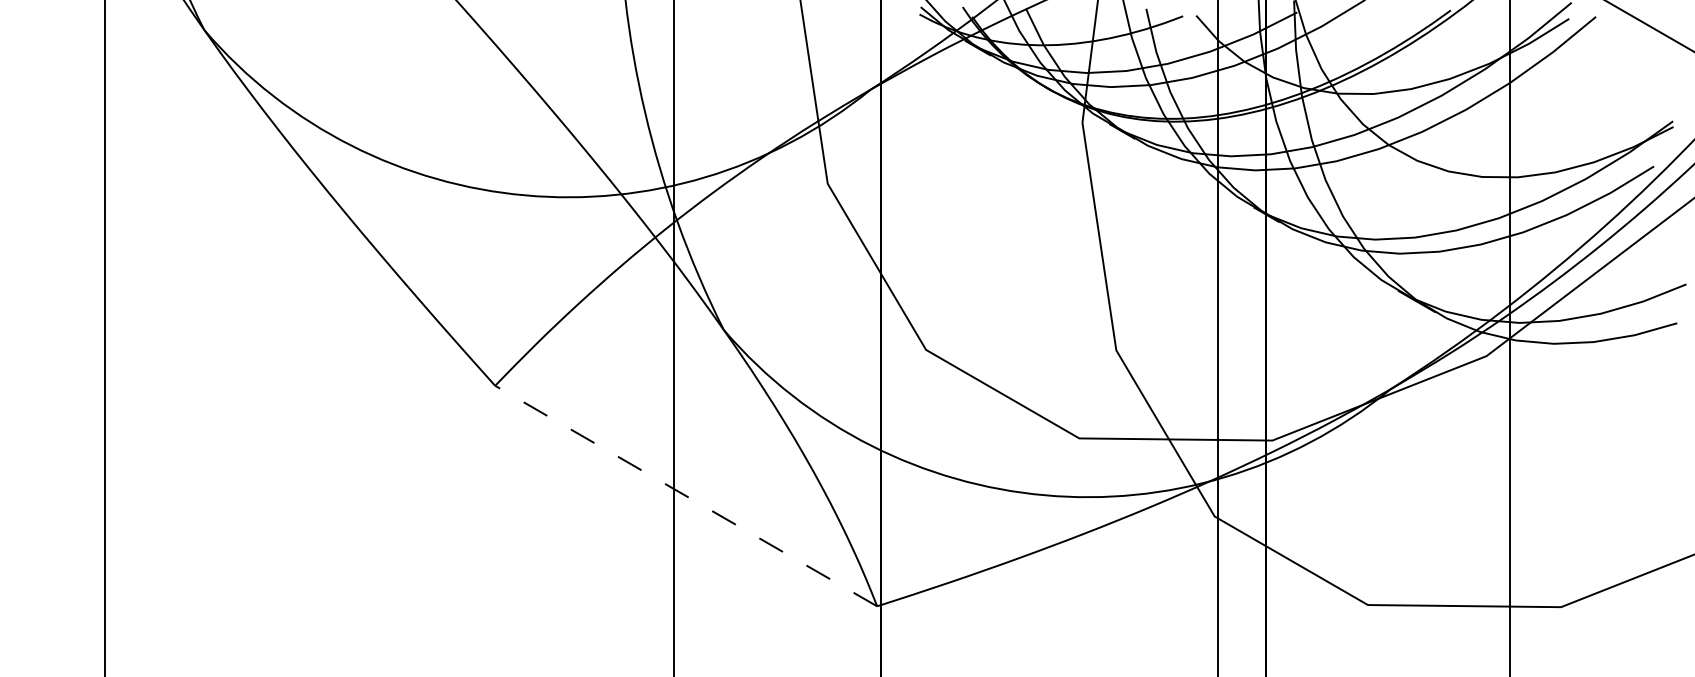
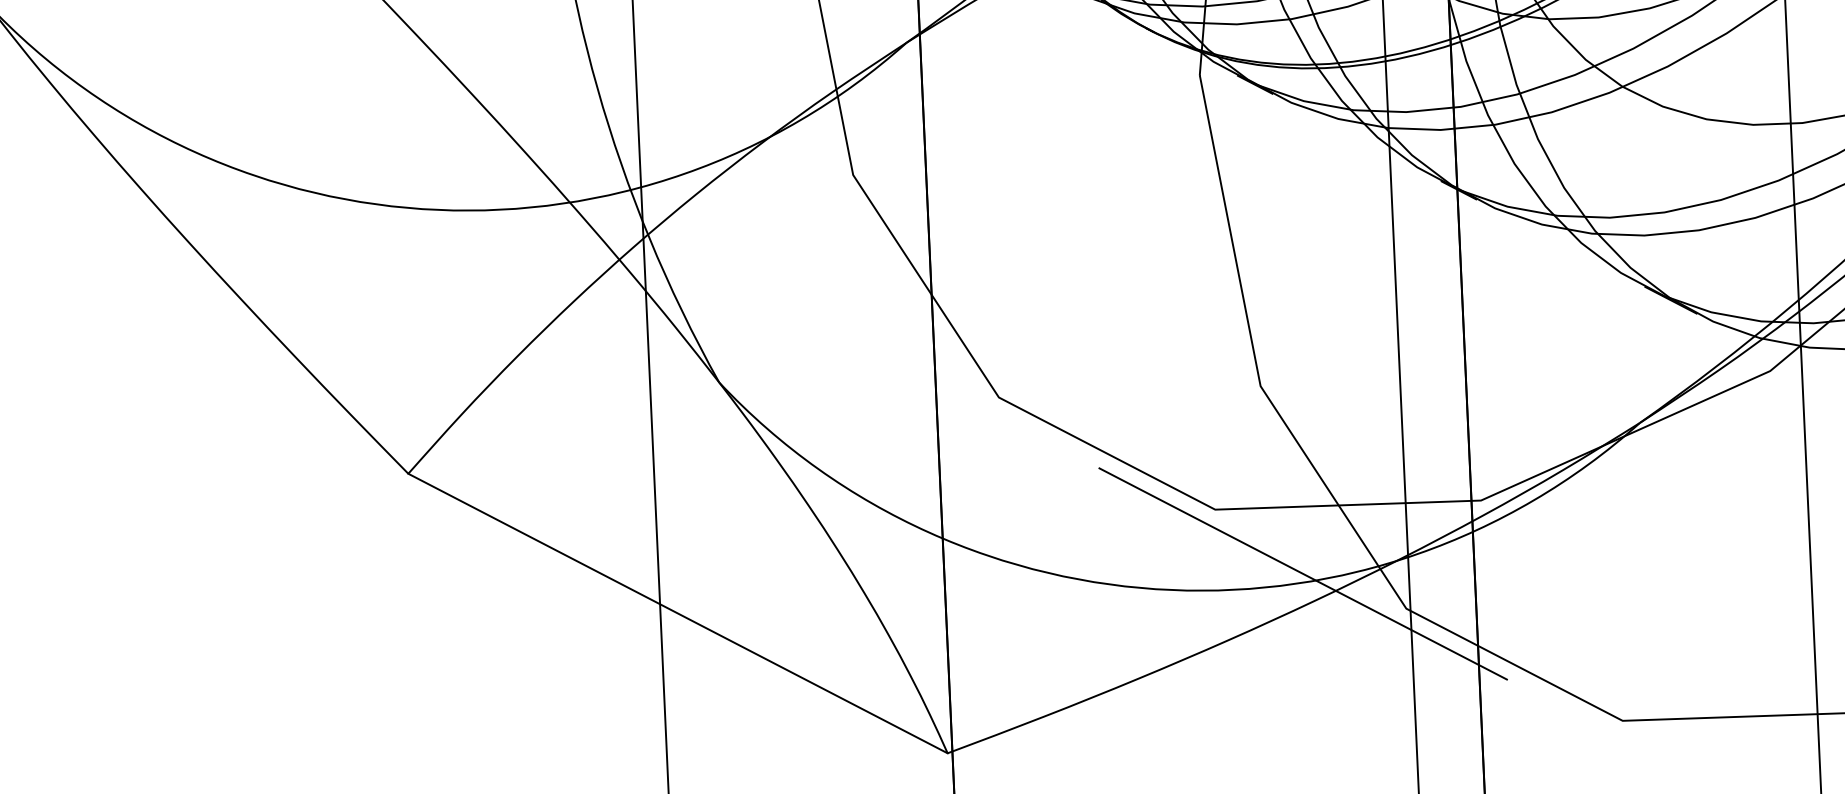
line: (1140, 487) -> (1302, 573), added
line: (686, 496) -> (678, 614), dashed -> solid

